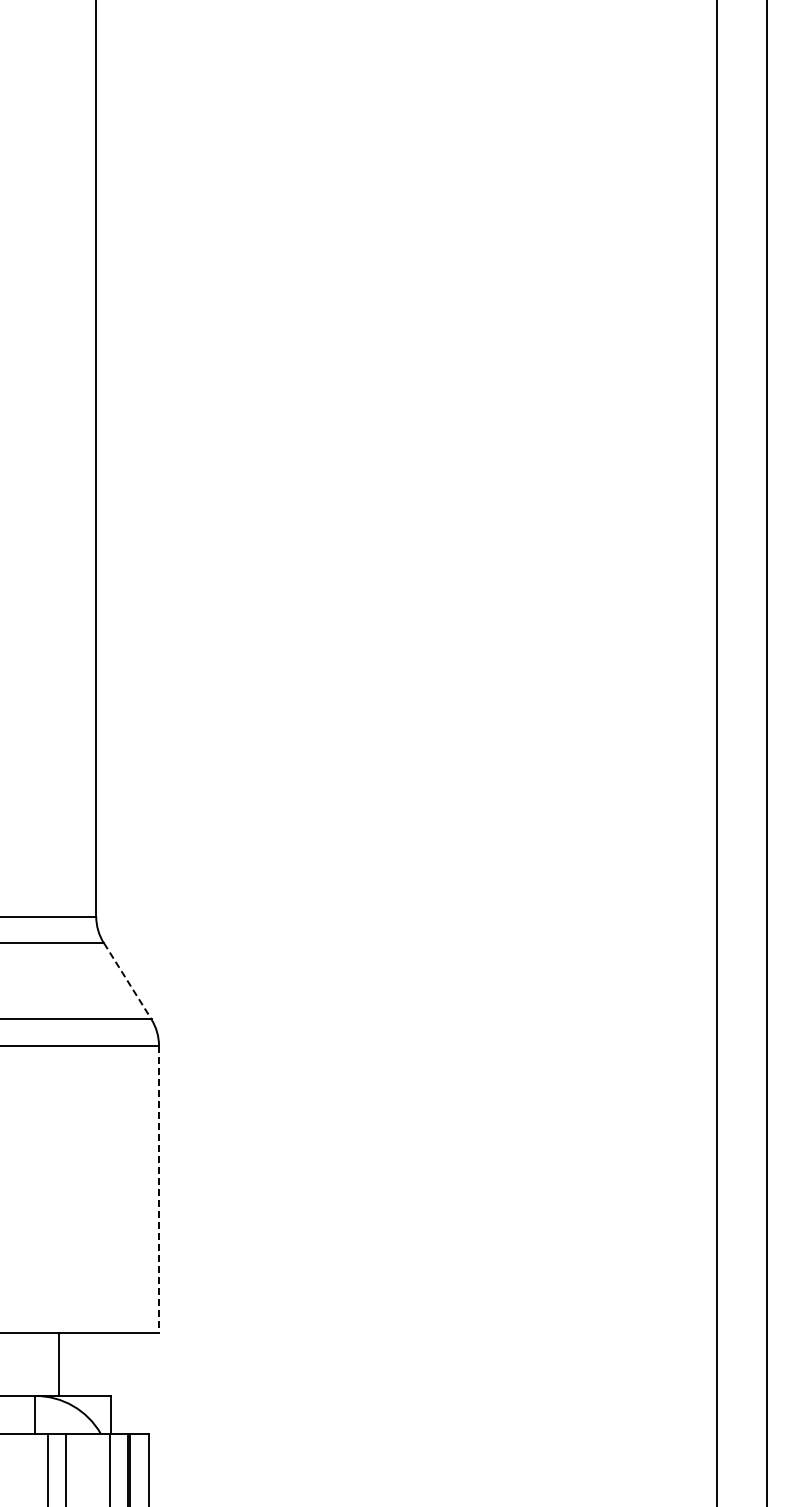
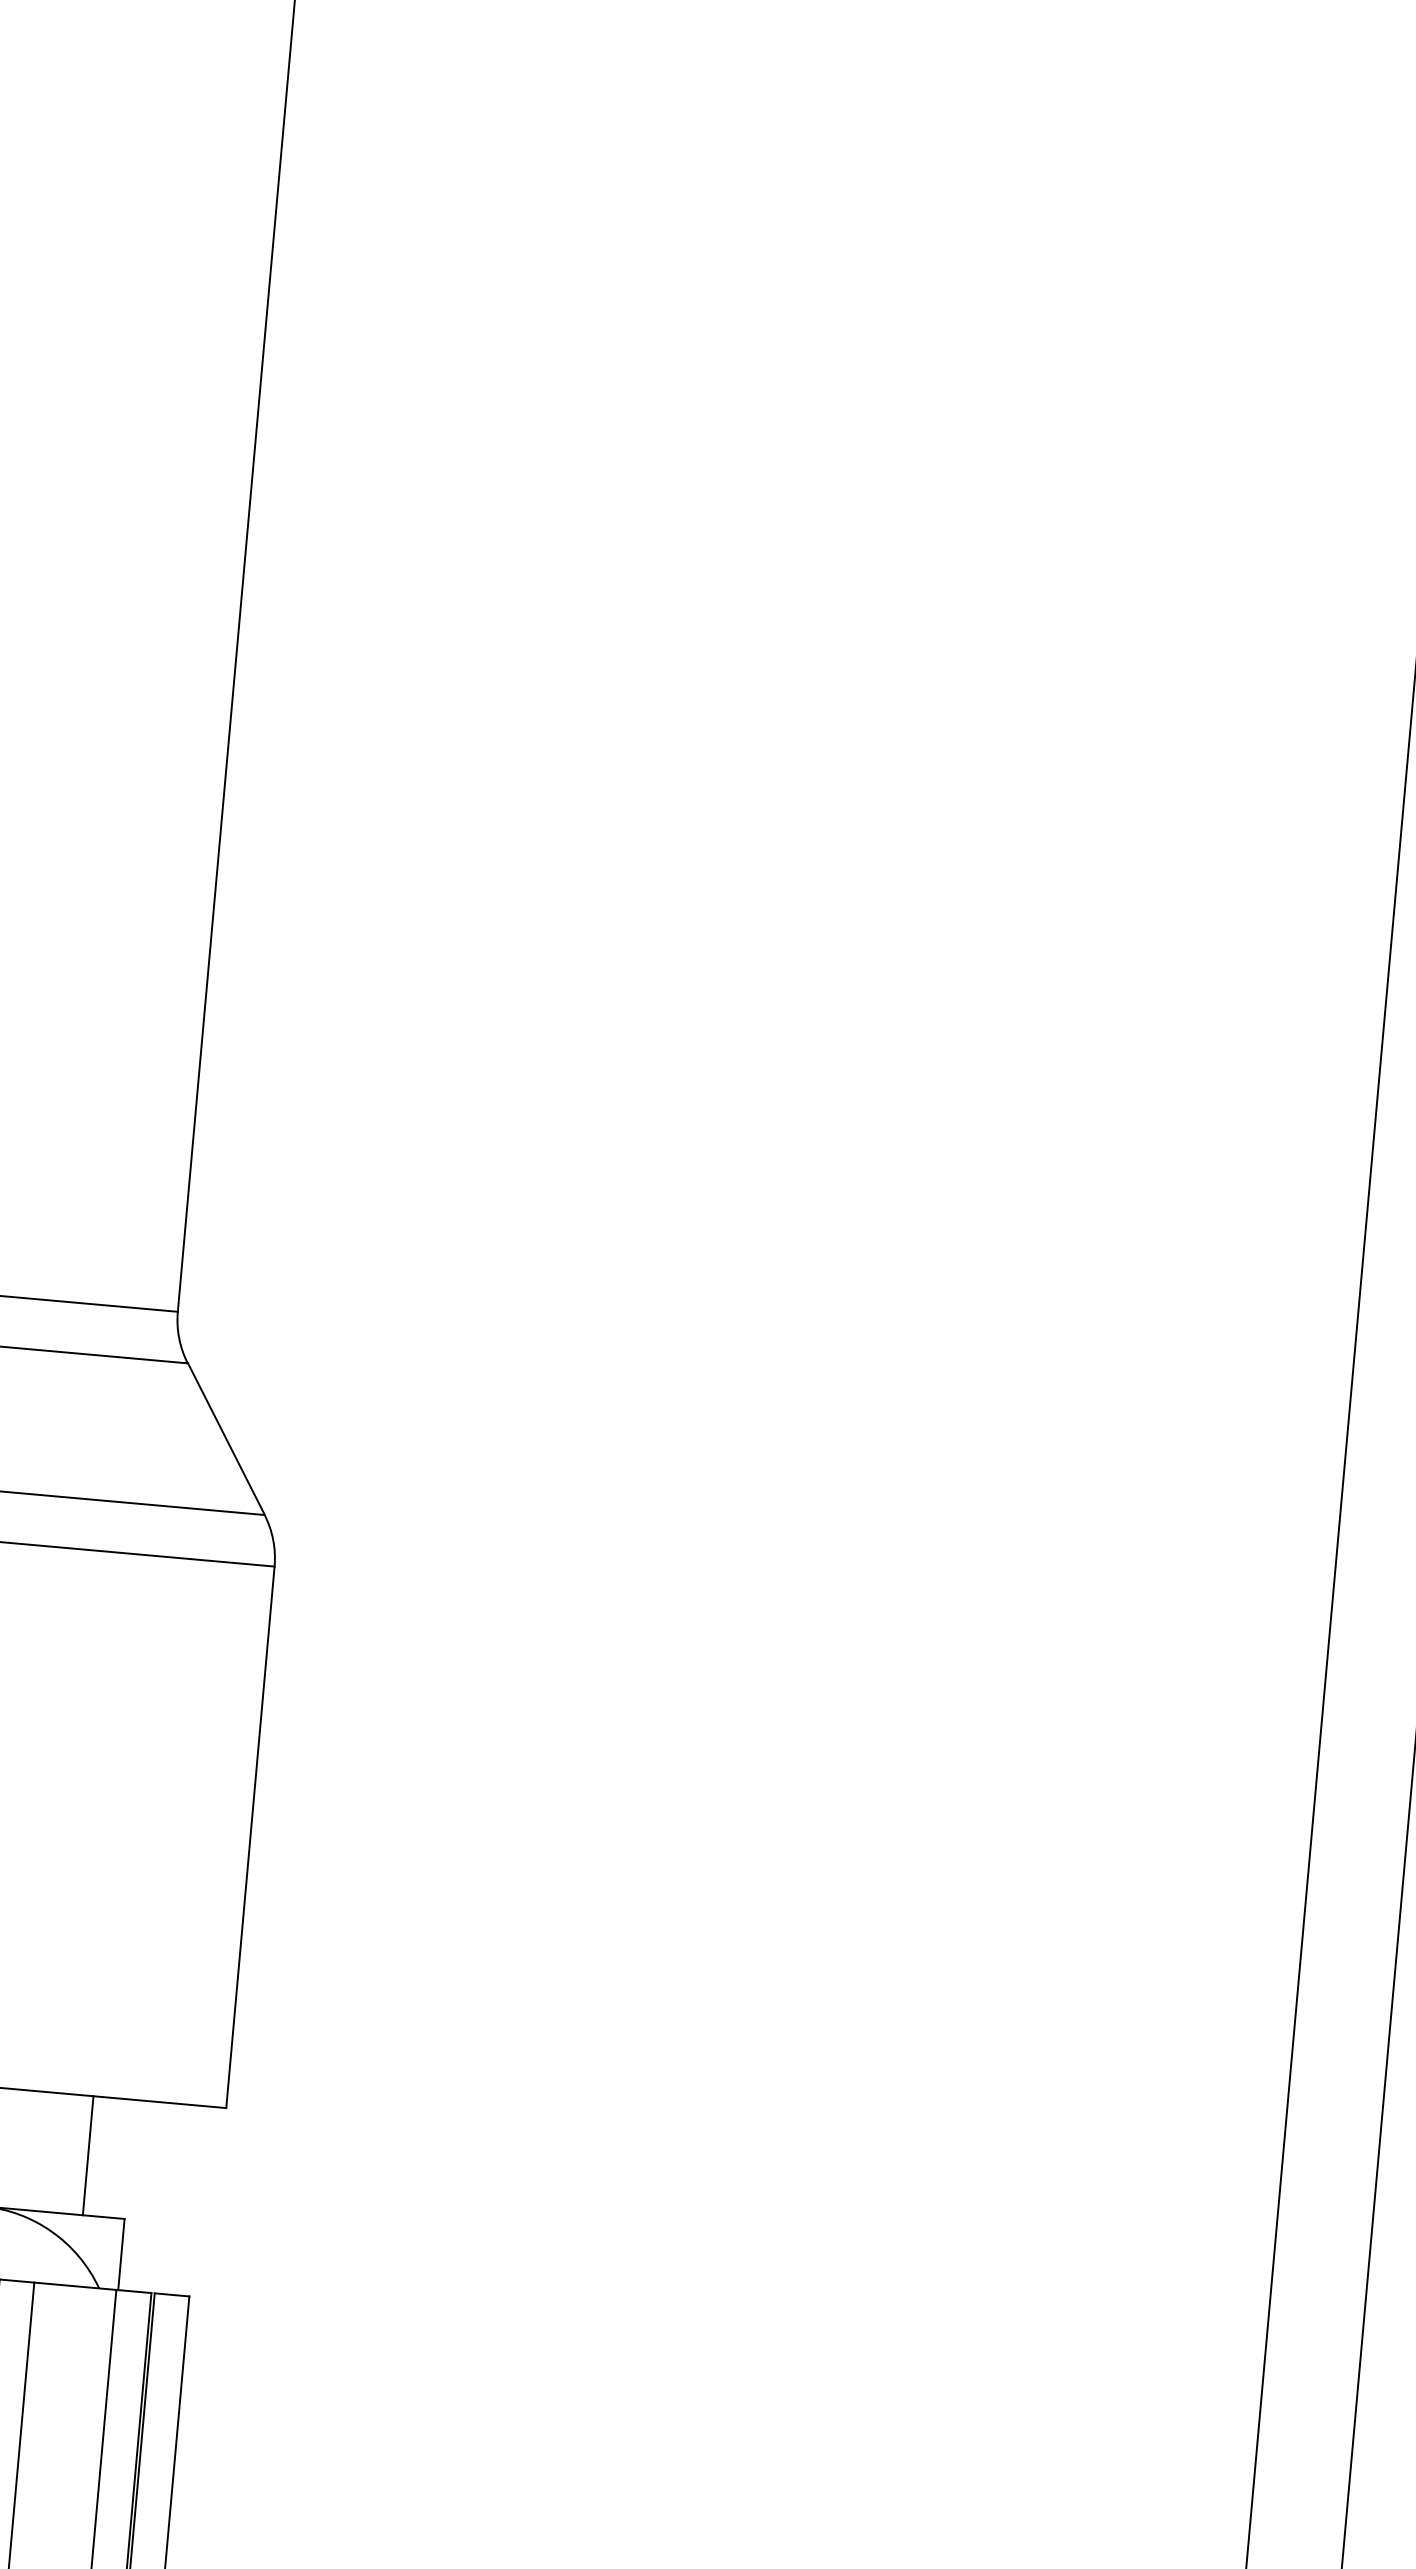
line: (127, 981) -> (225, 1439), dashed -> solid
line: (159, 1189) -> (251, 1837), dashed -> solid
line: (58, 1363) -> (87, 2154), moved

